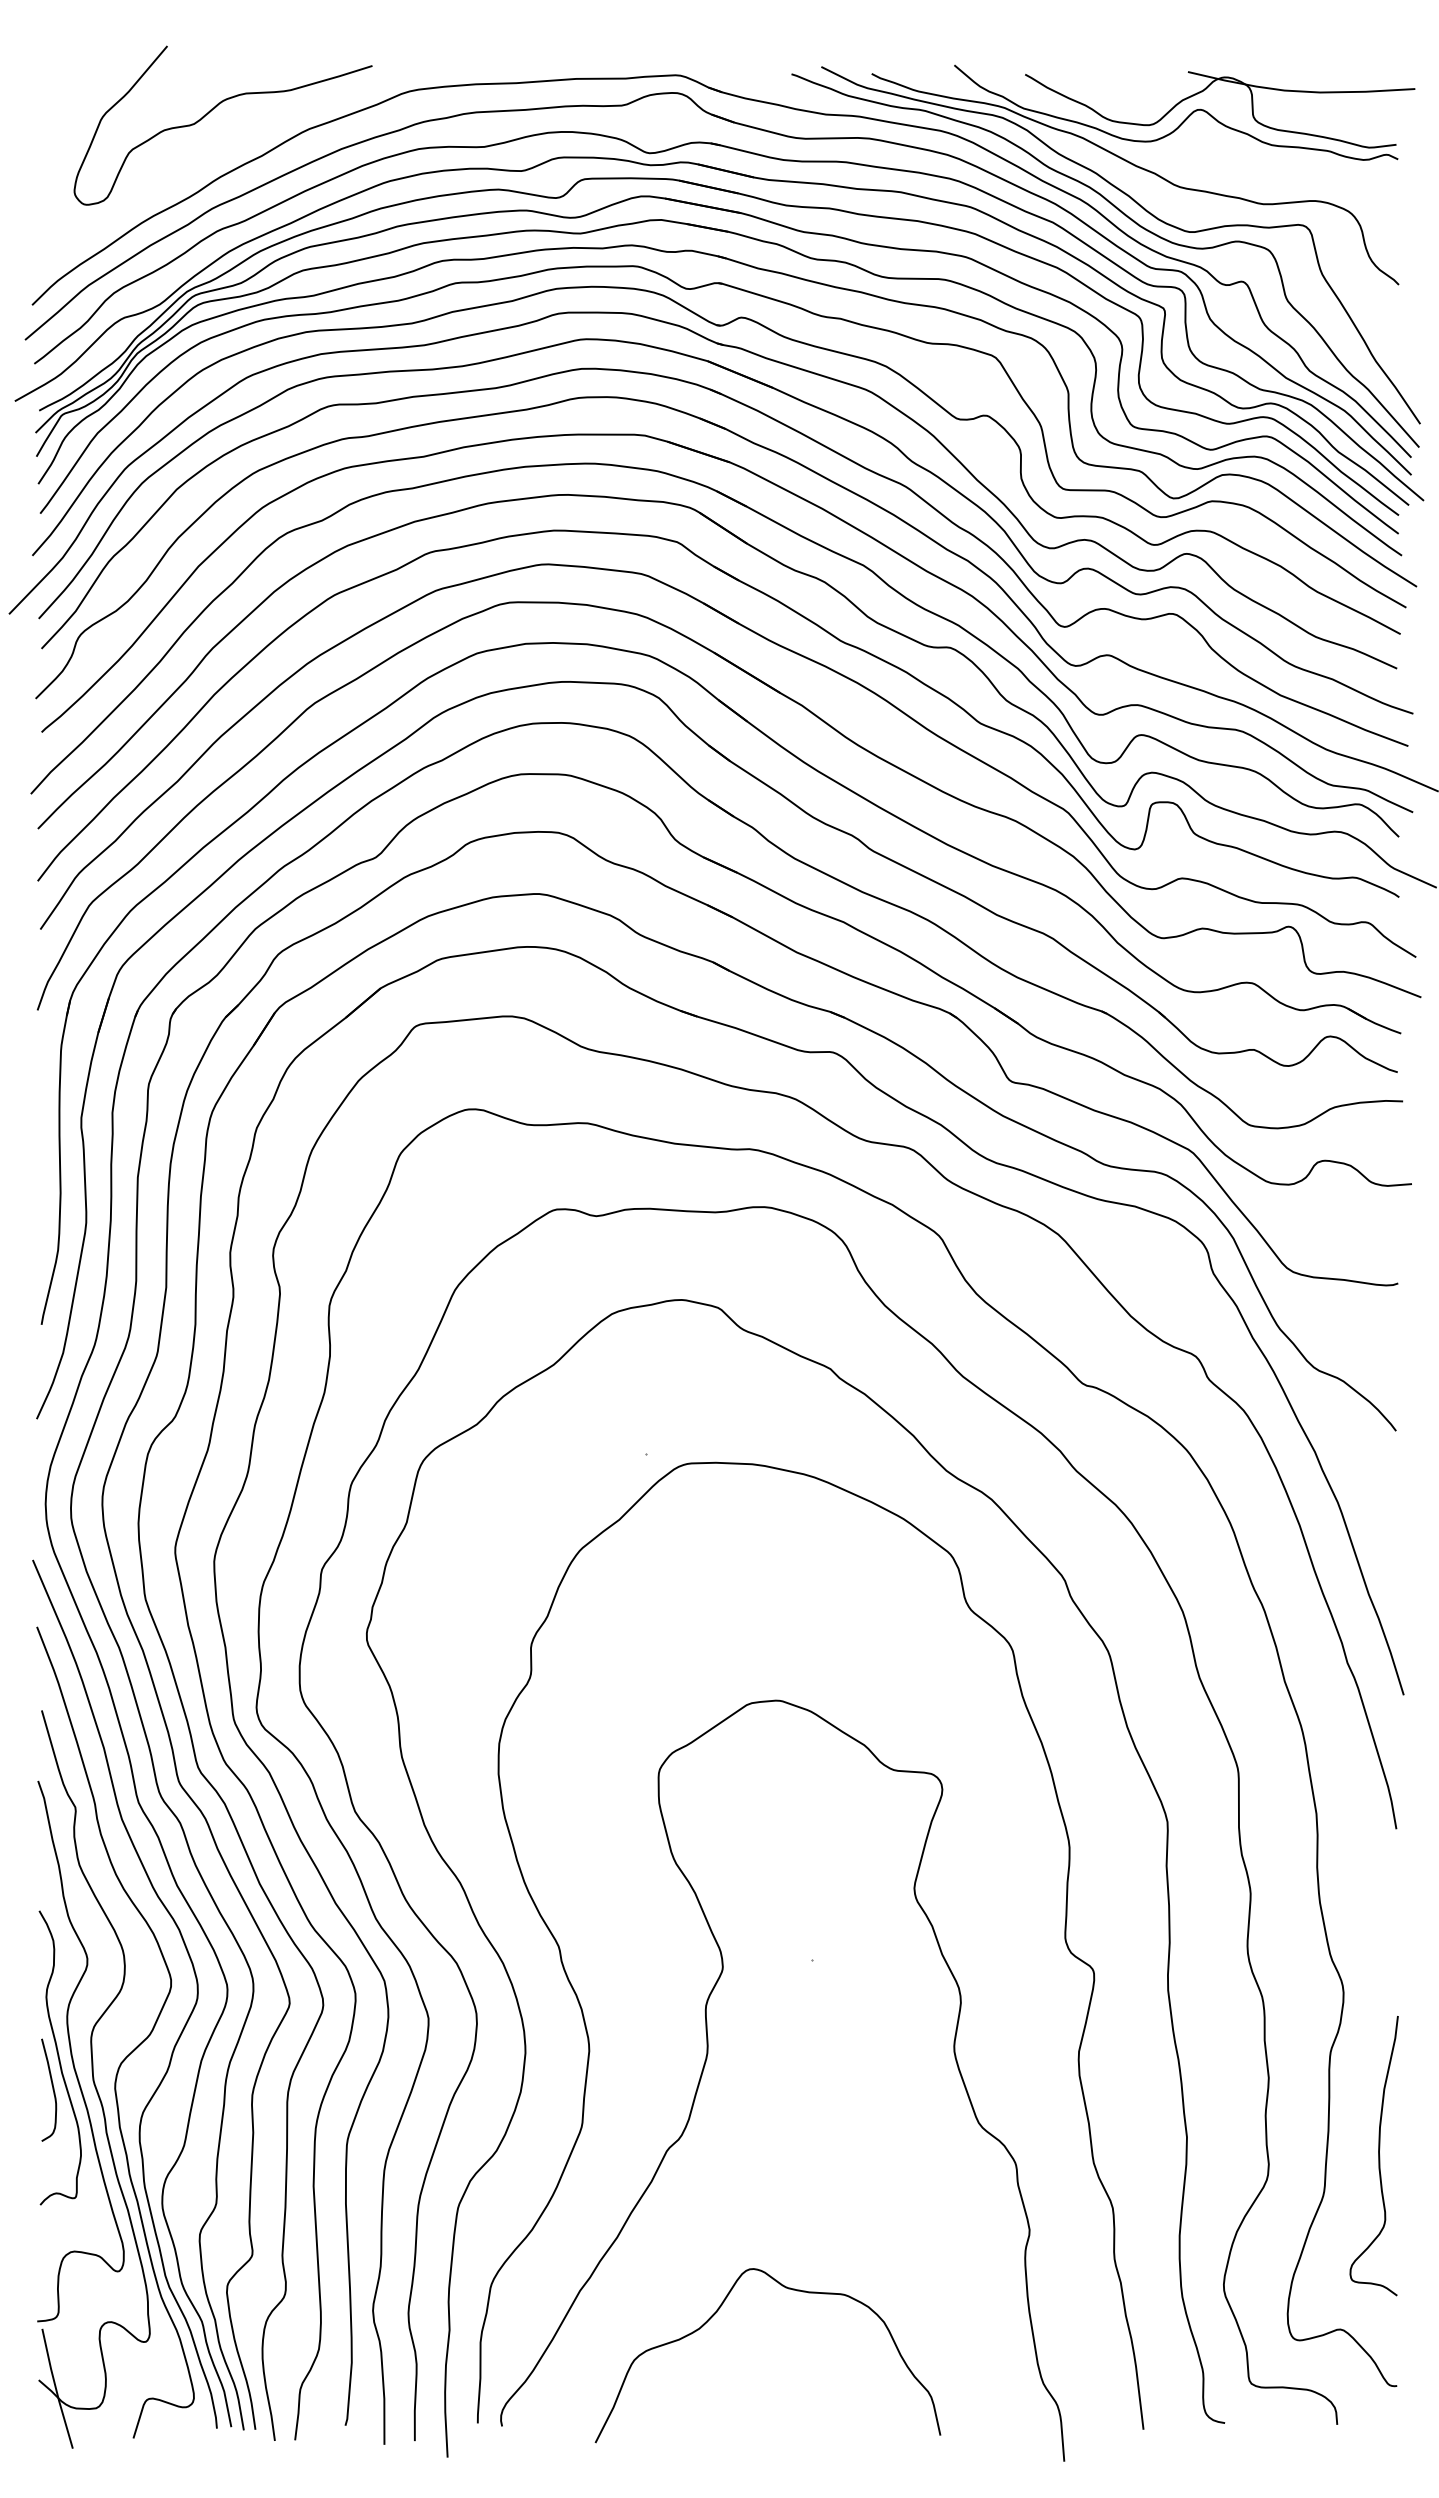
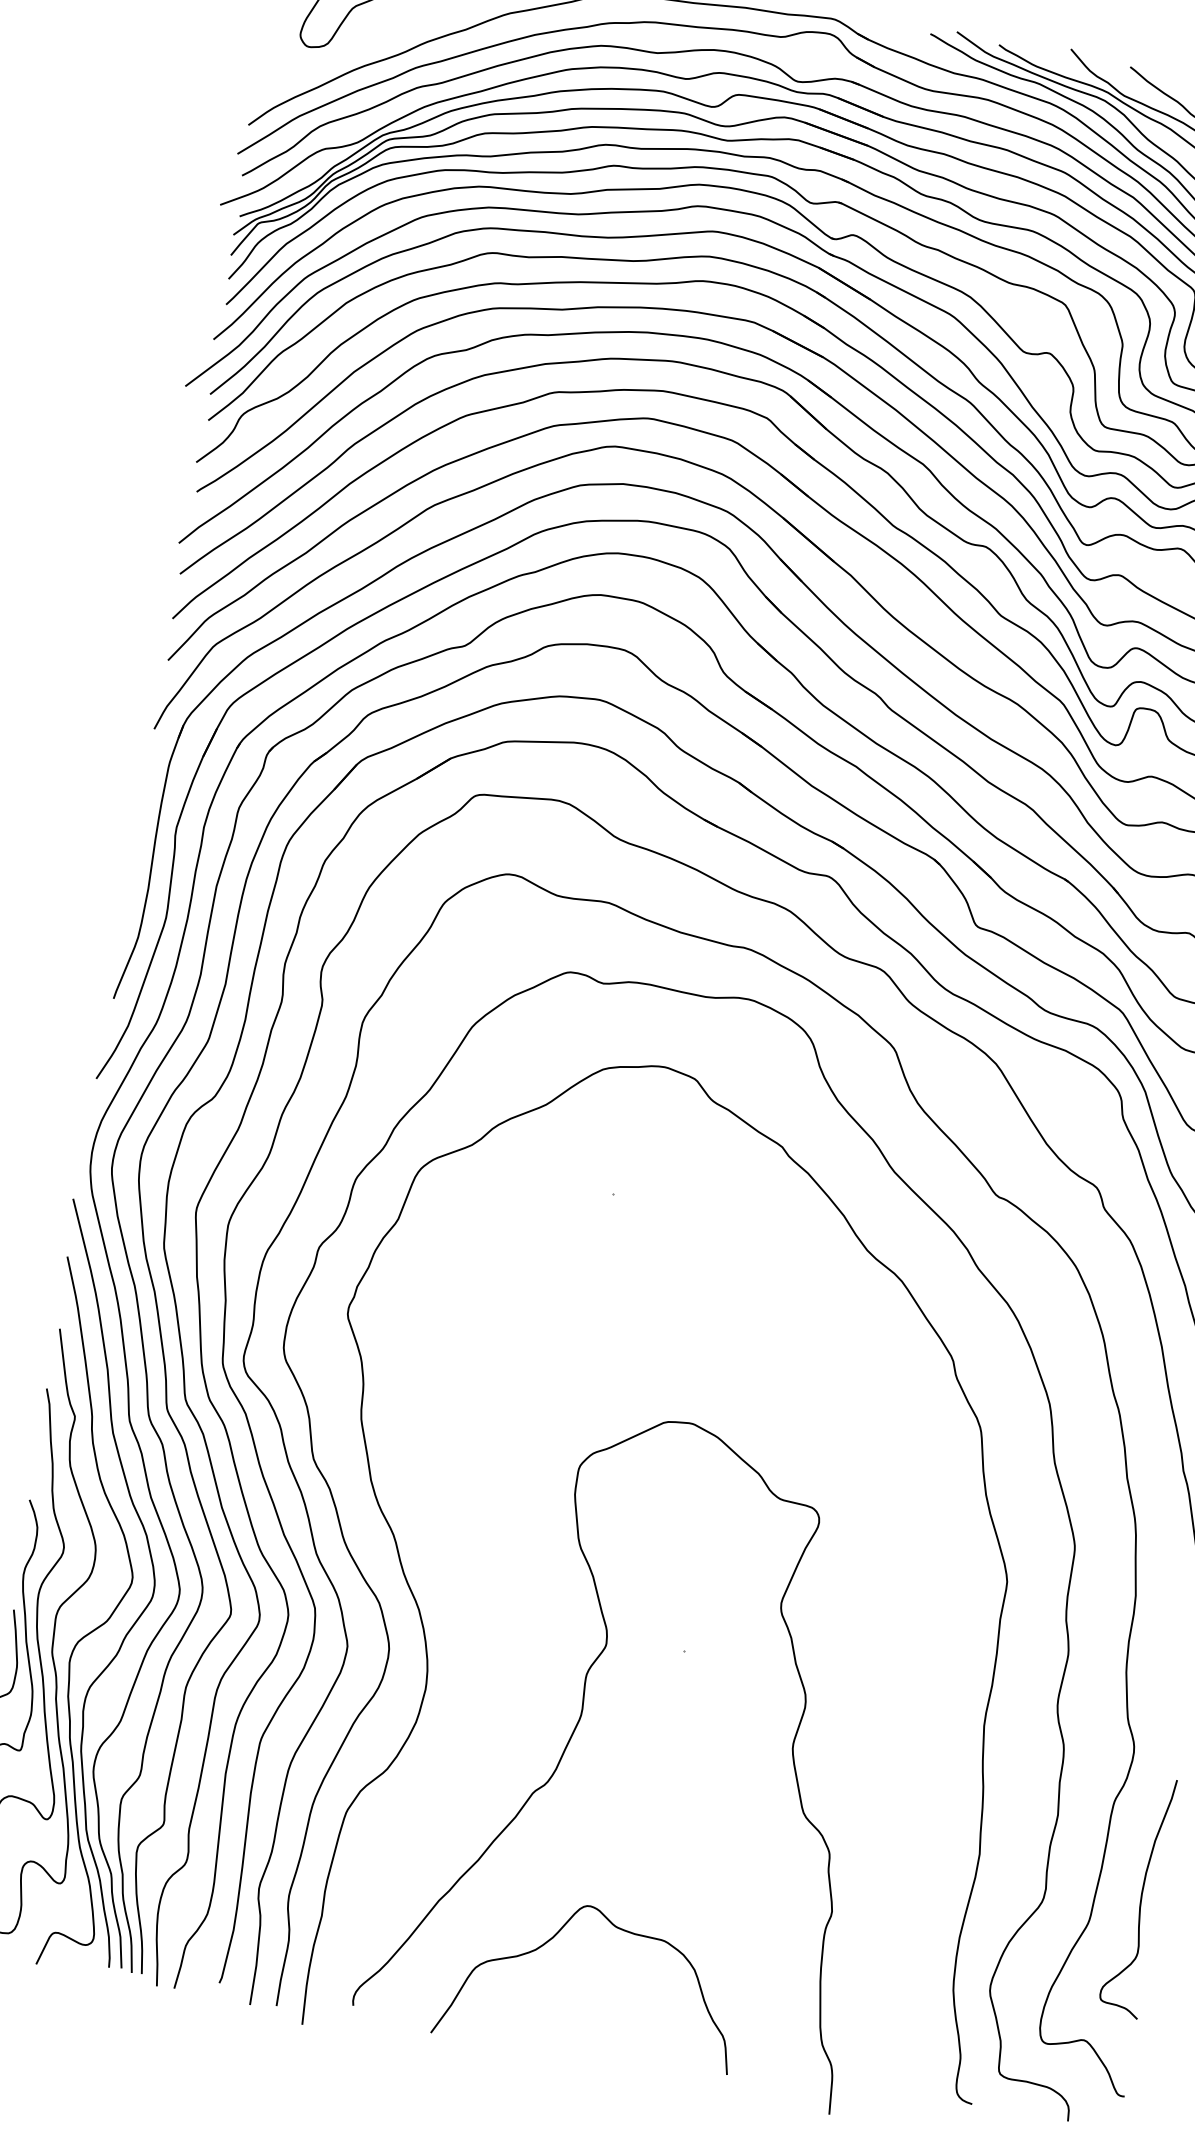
curve: (583, 2011) -> (481, 1662), removed

